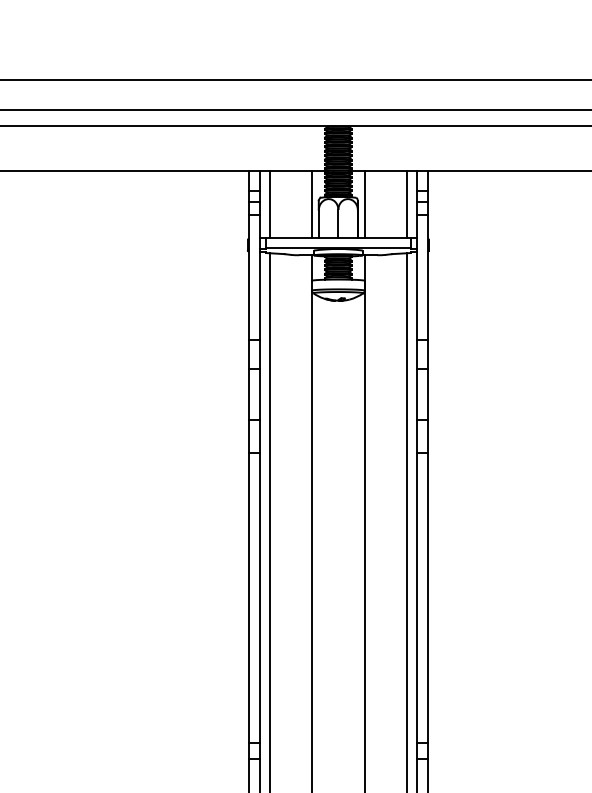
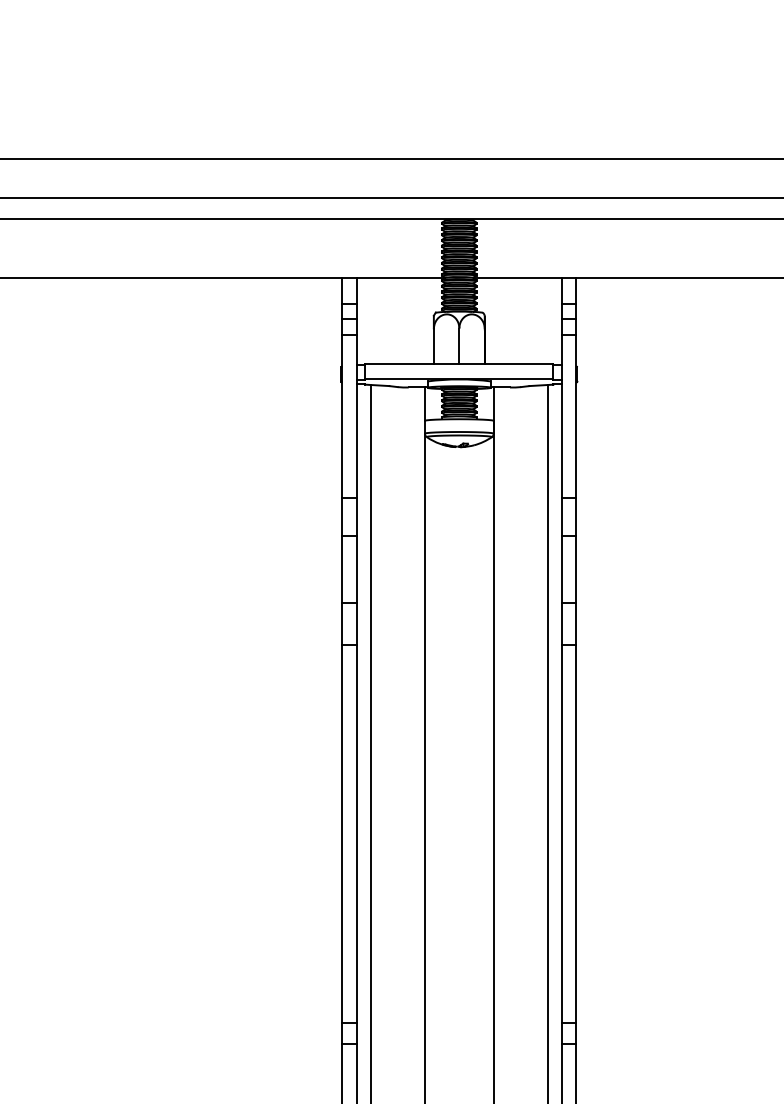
line: (270, 203) -> (370, 320), removed
line: (311, 203) -> (424, 320), removed
line: (364, 203) -> (493, 320), removed
line: (406, 203) -> (548, 320), removed

